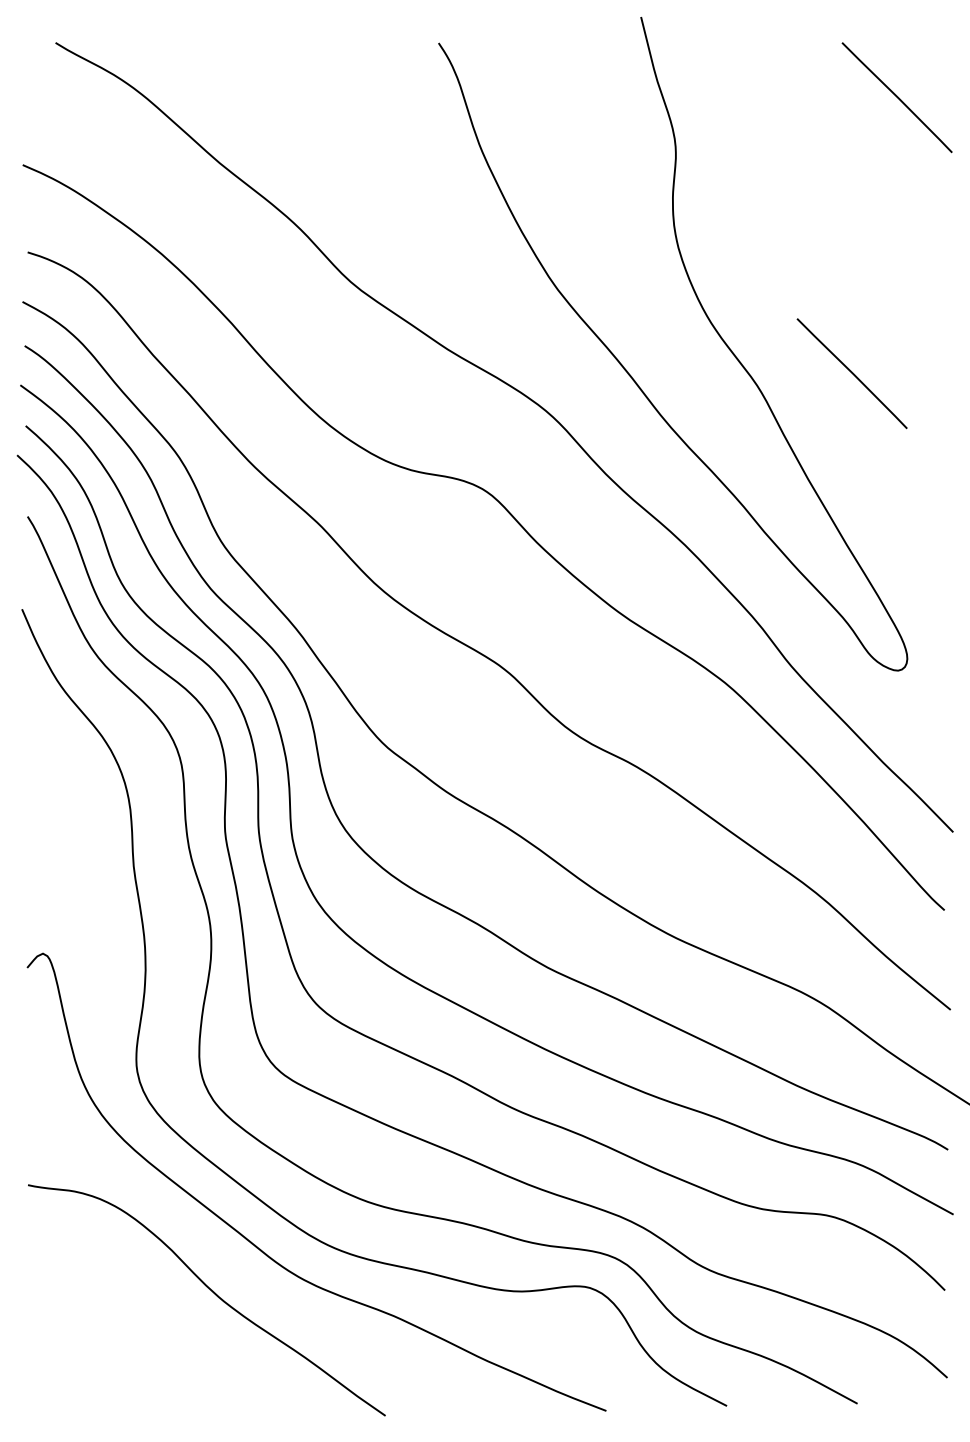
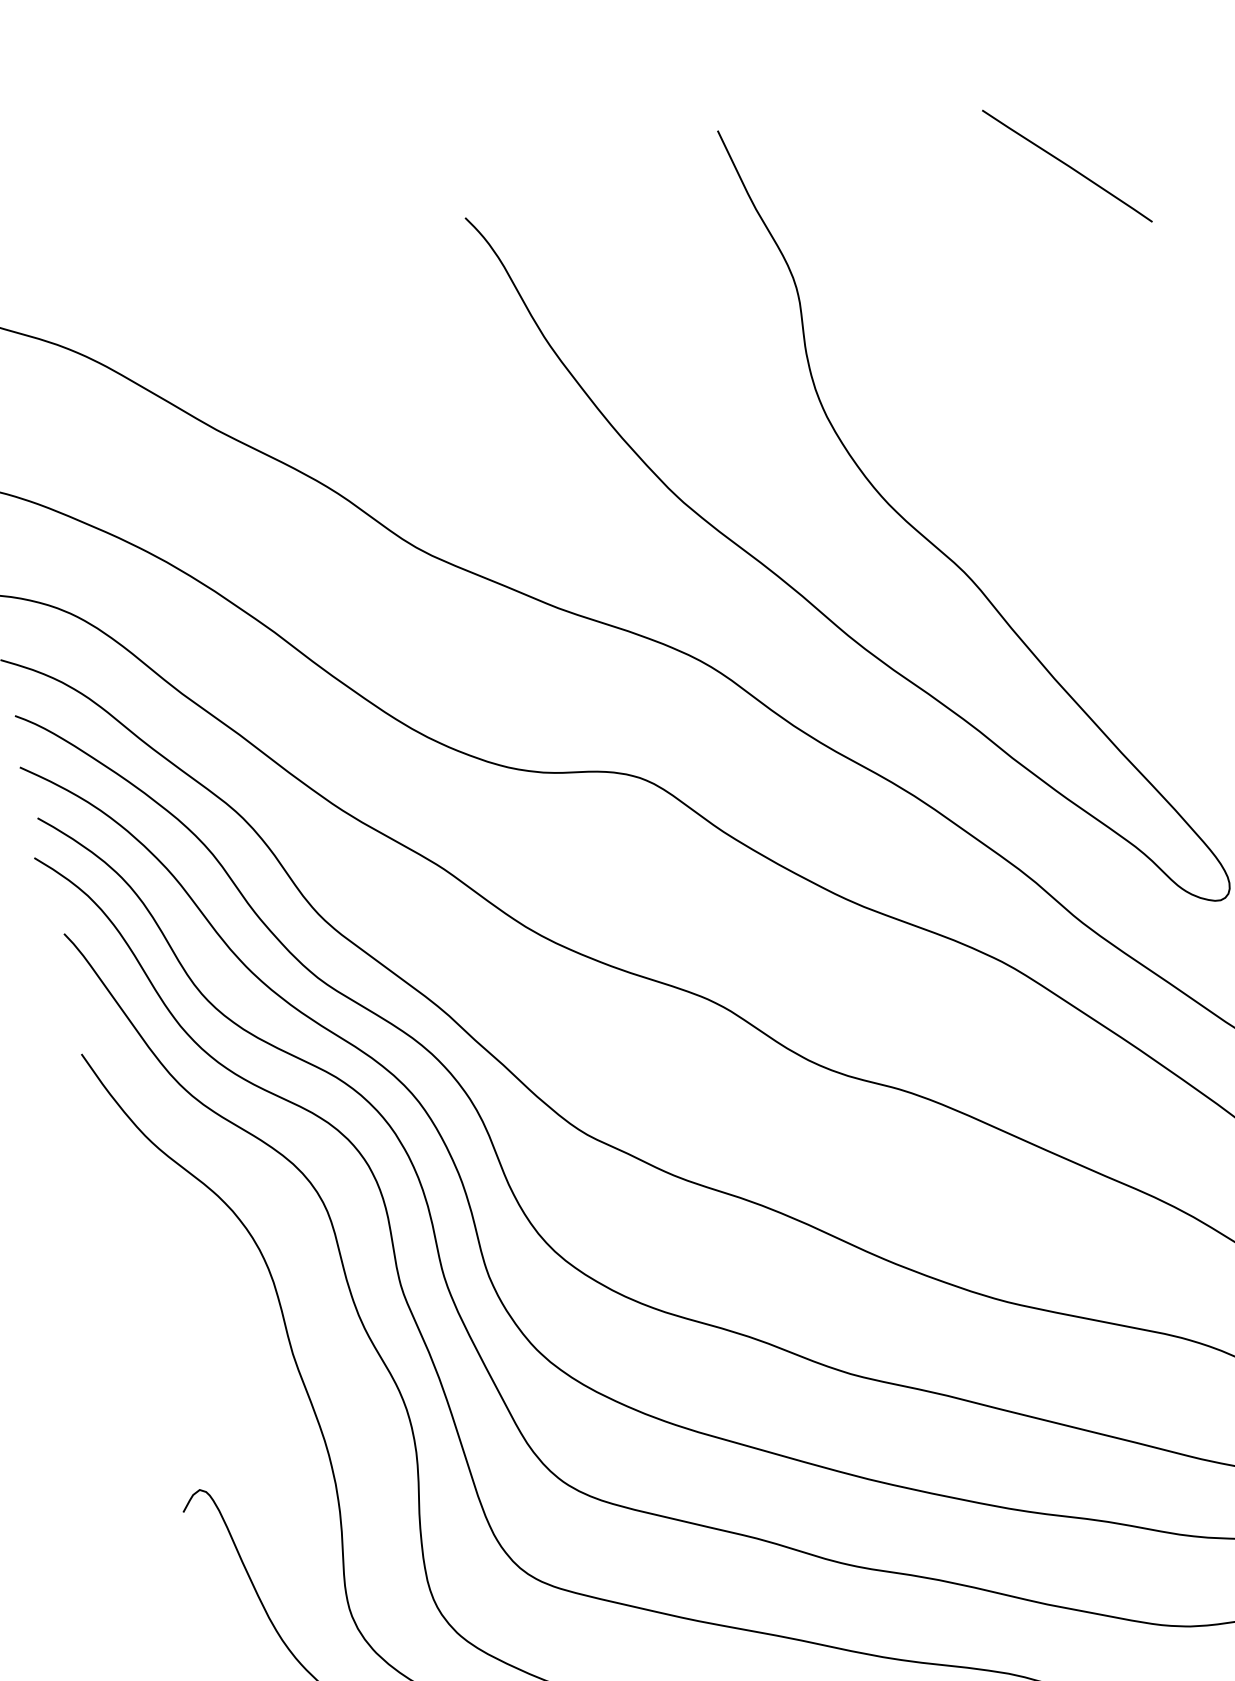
line: (851, 373) -> (1082, 531), removed

